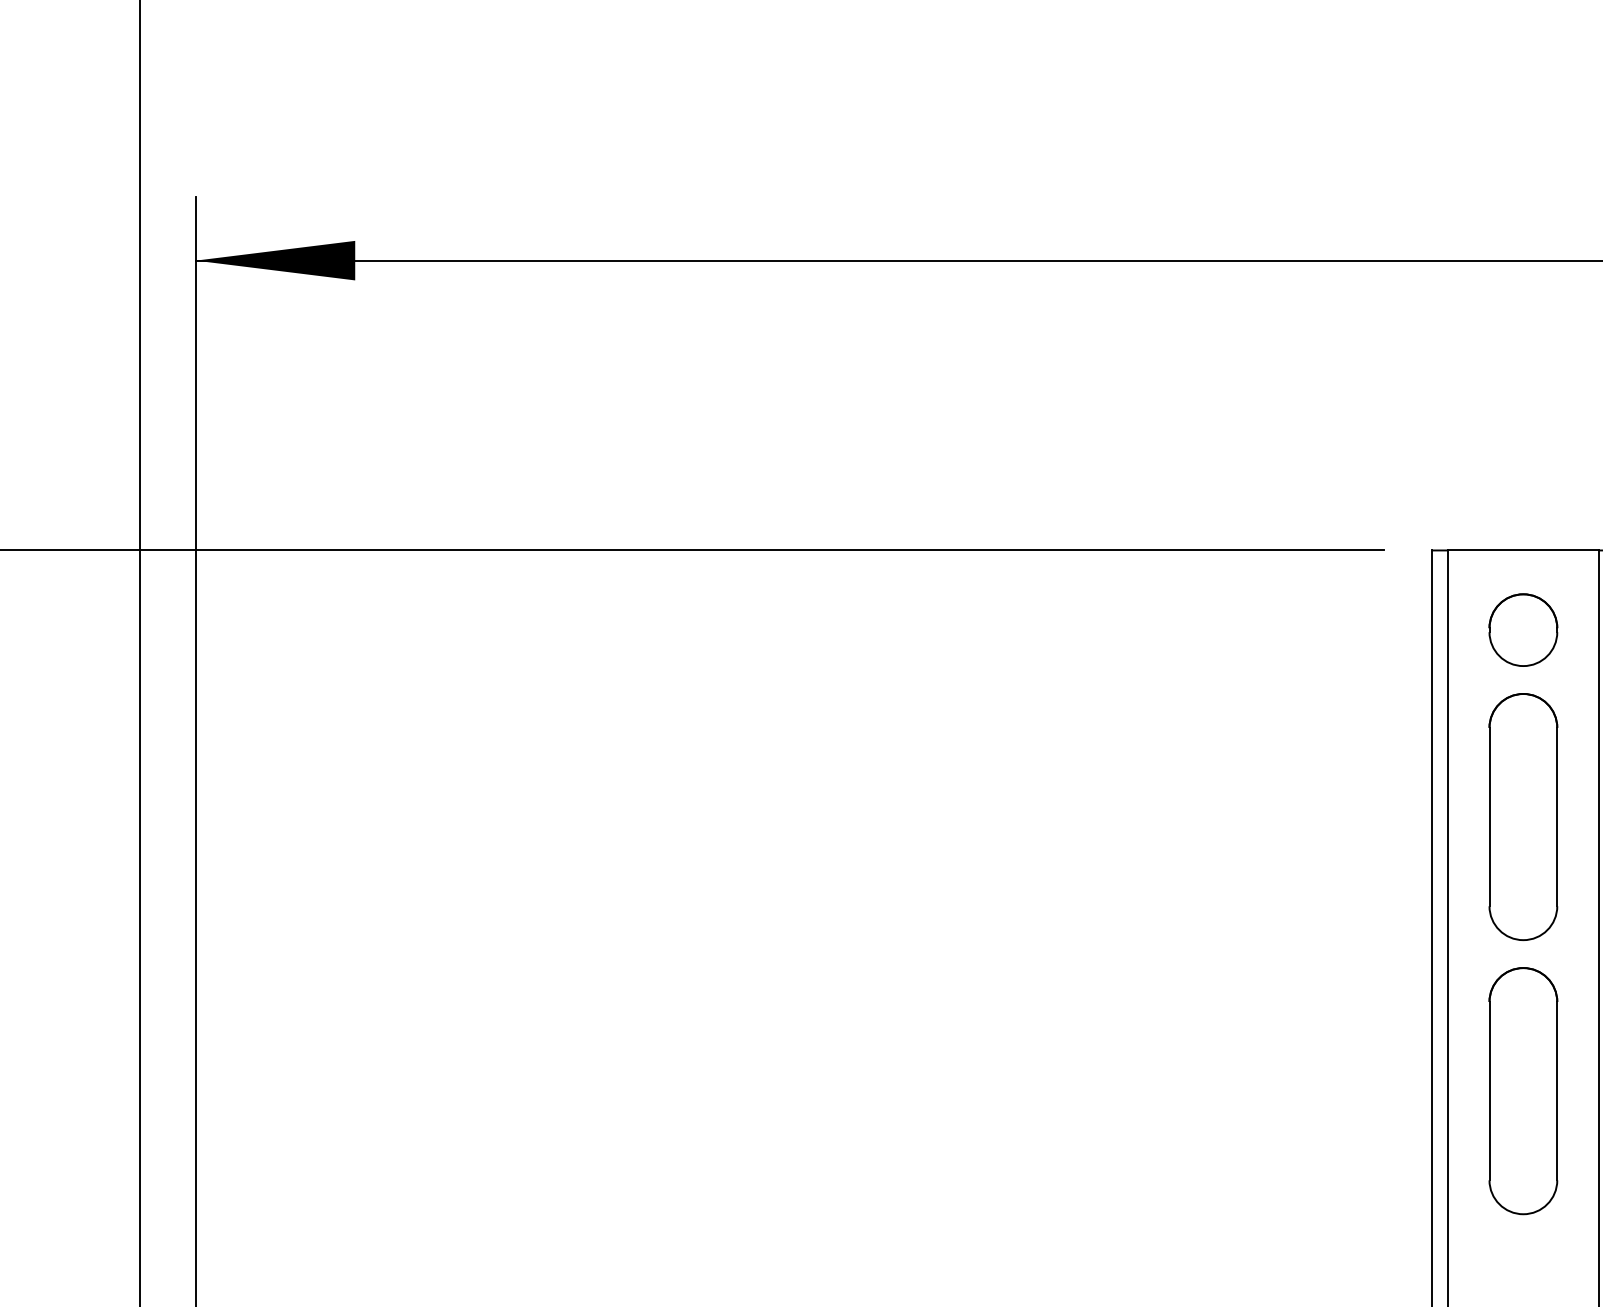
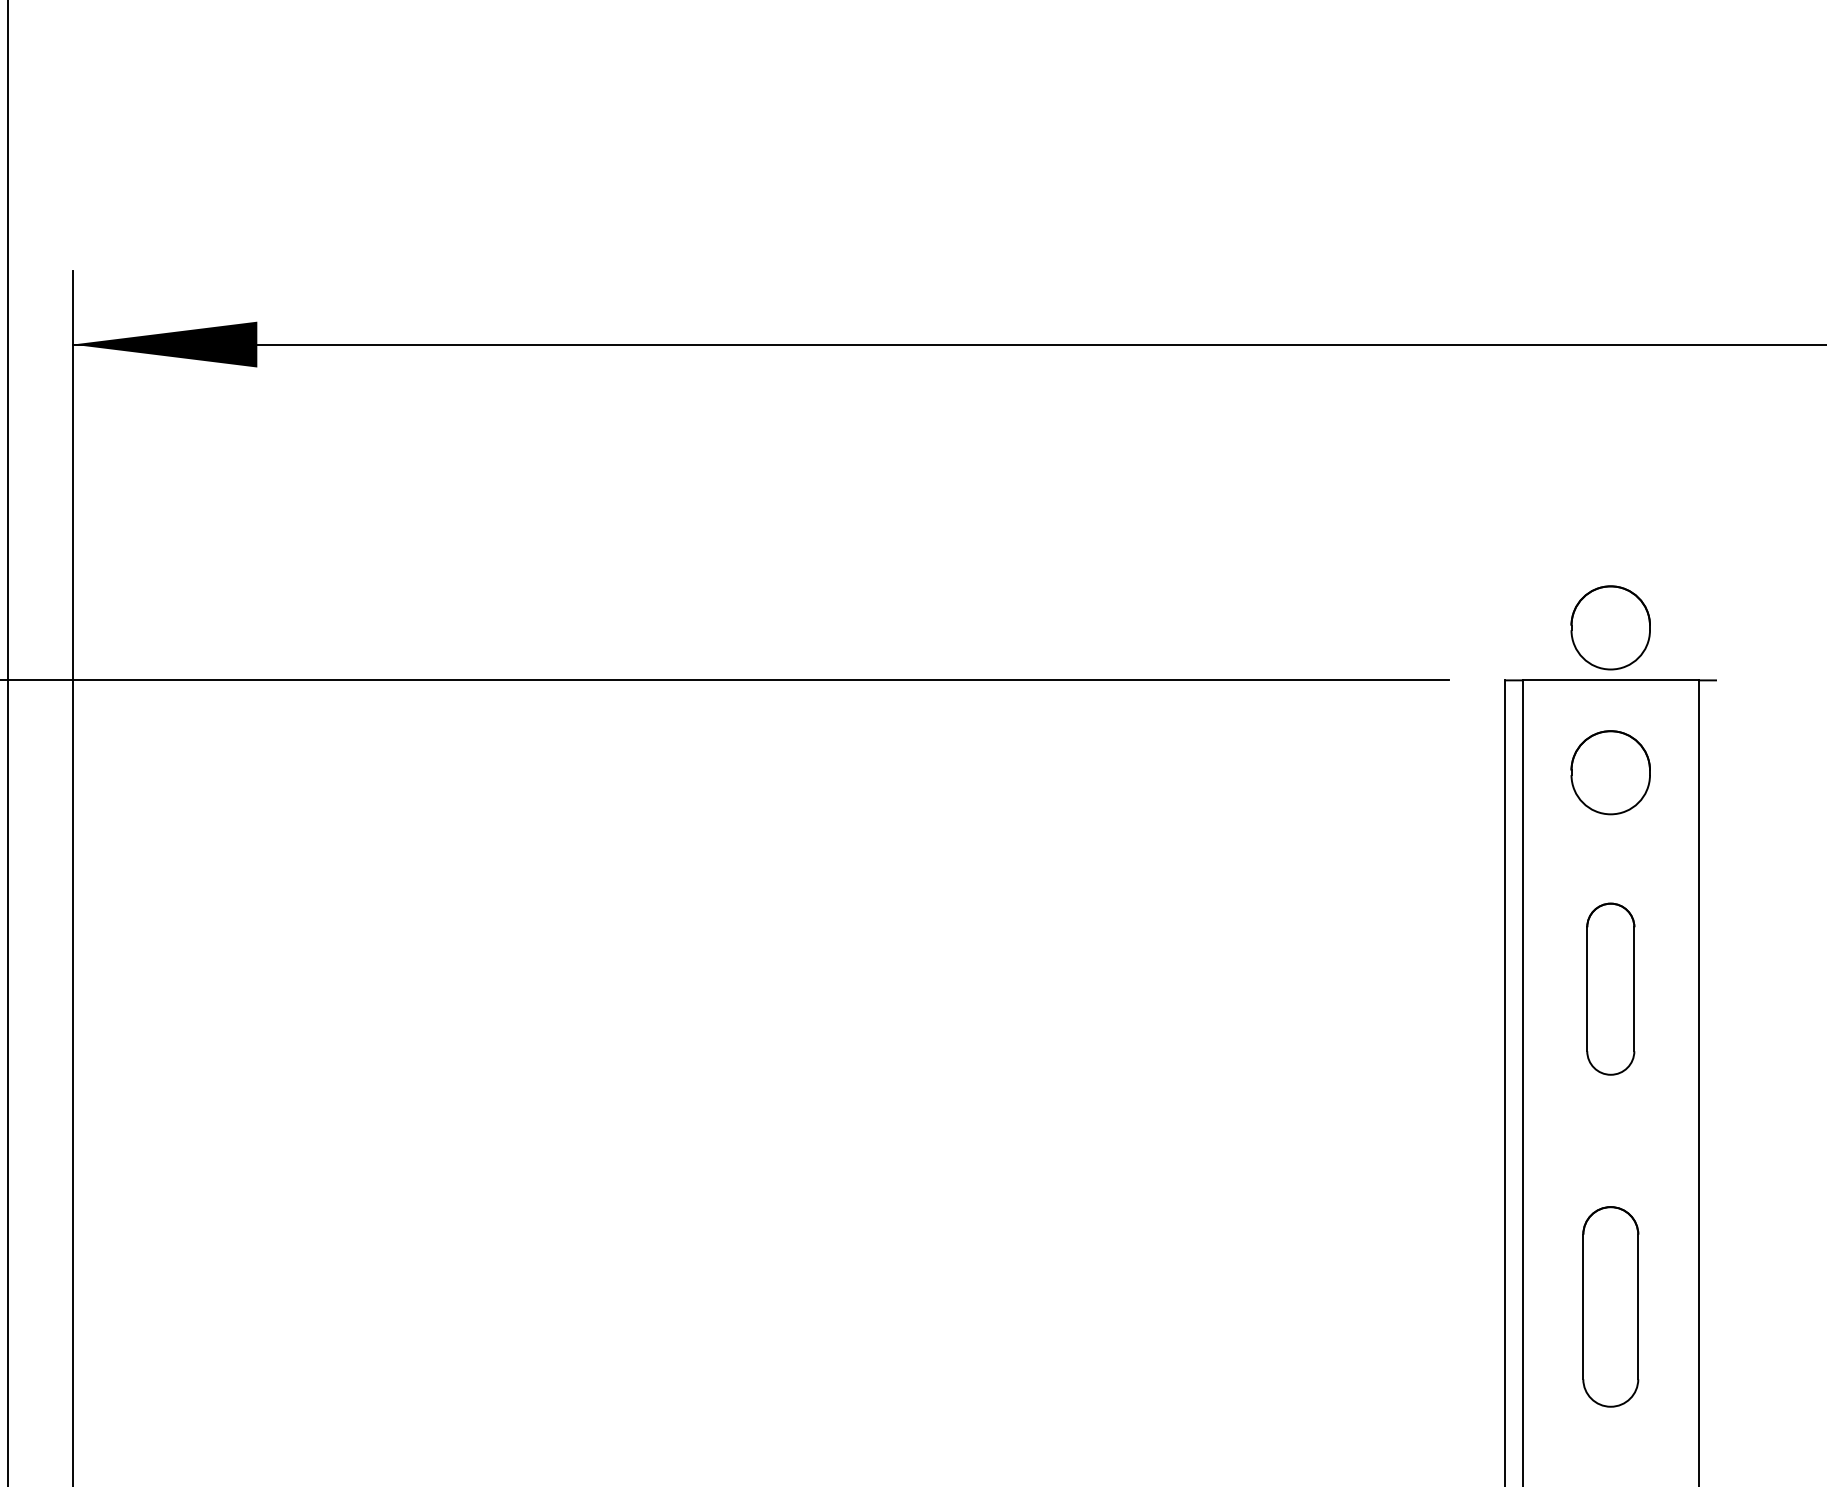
part: (1523, 504) -> (1610, 627), added
part: (1523, 816) -> (1610, 988), size x0.6
part: (1523, 1091) -> (1610, 1307), size x0.7

